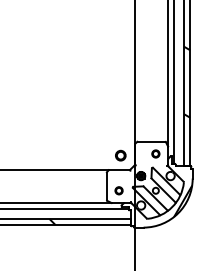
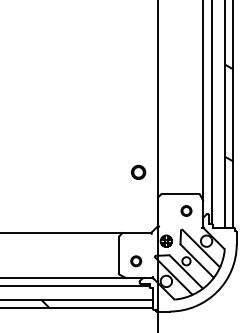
part: (120, 155) -> (138, 172), moved
hatch: (183, 201) -> (224, 275), removed

